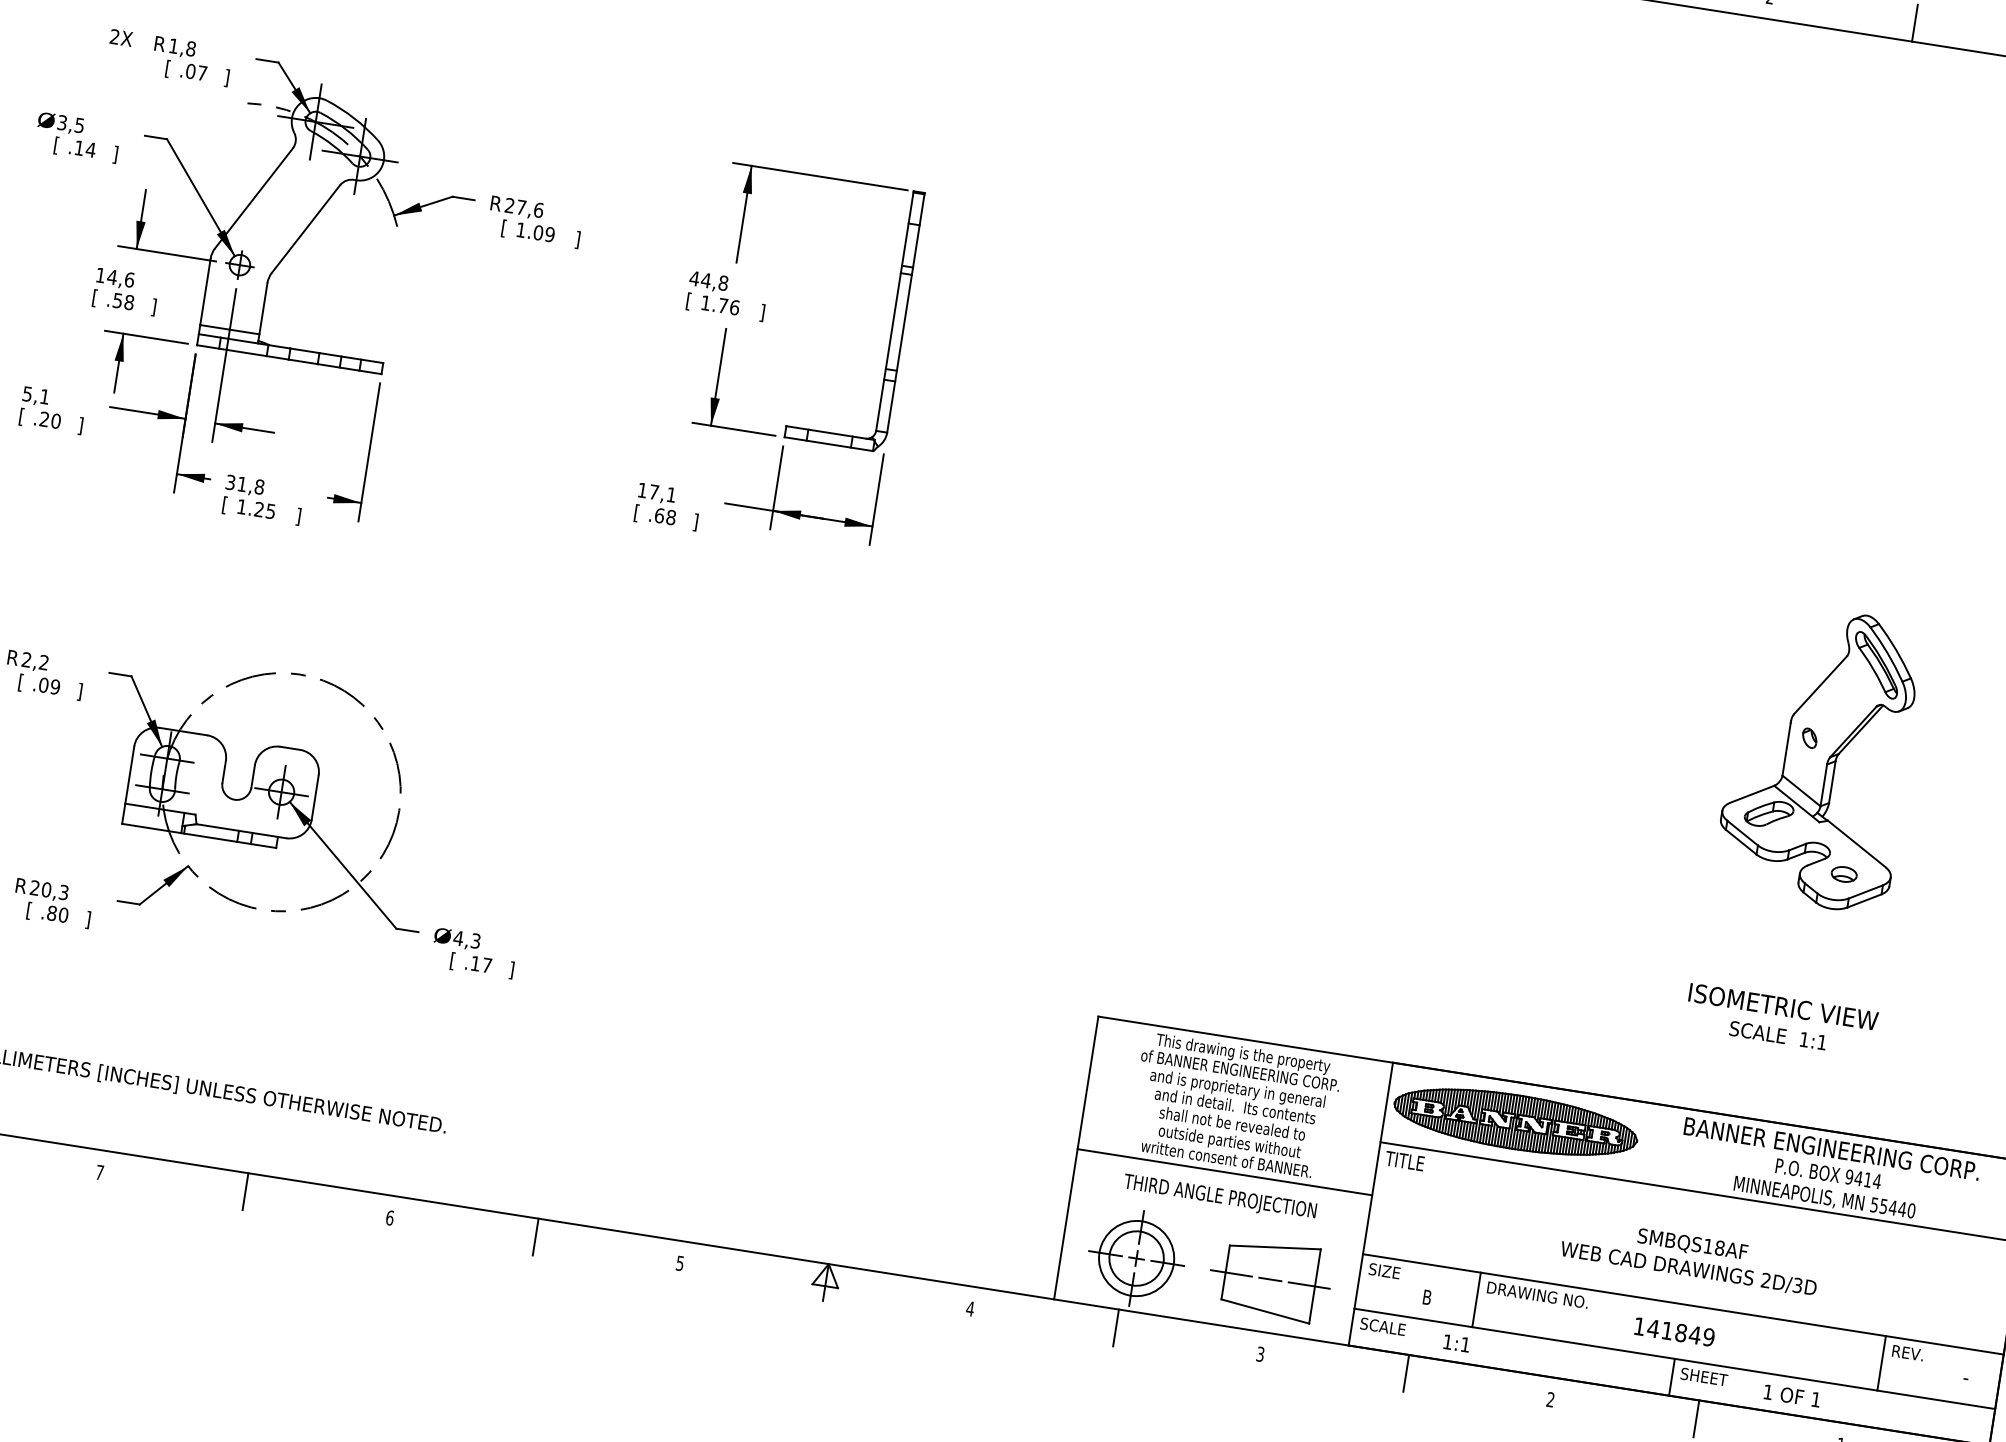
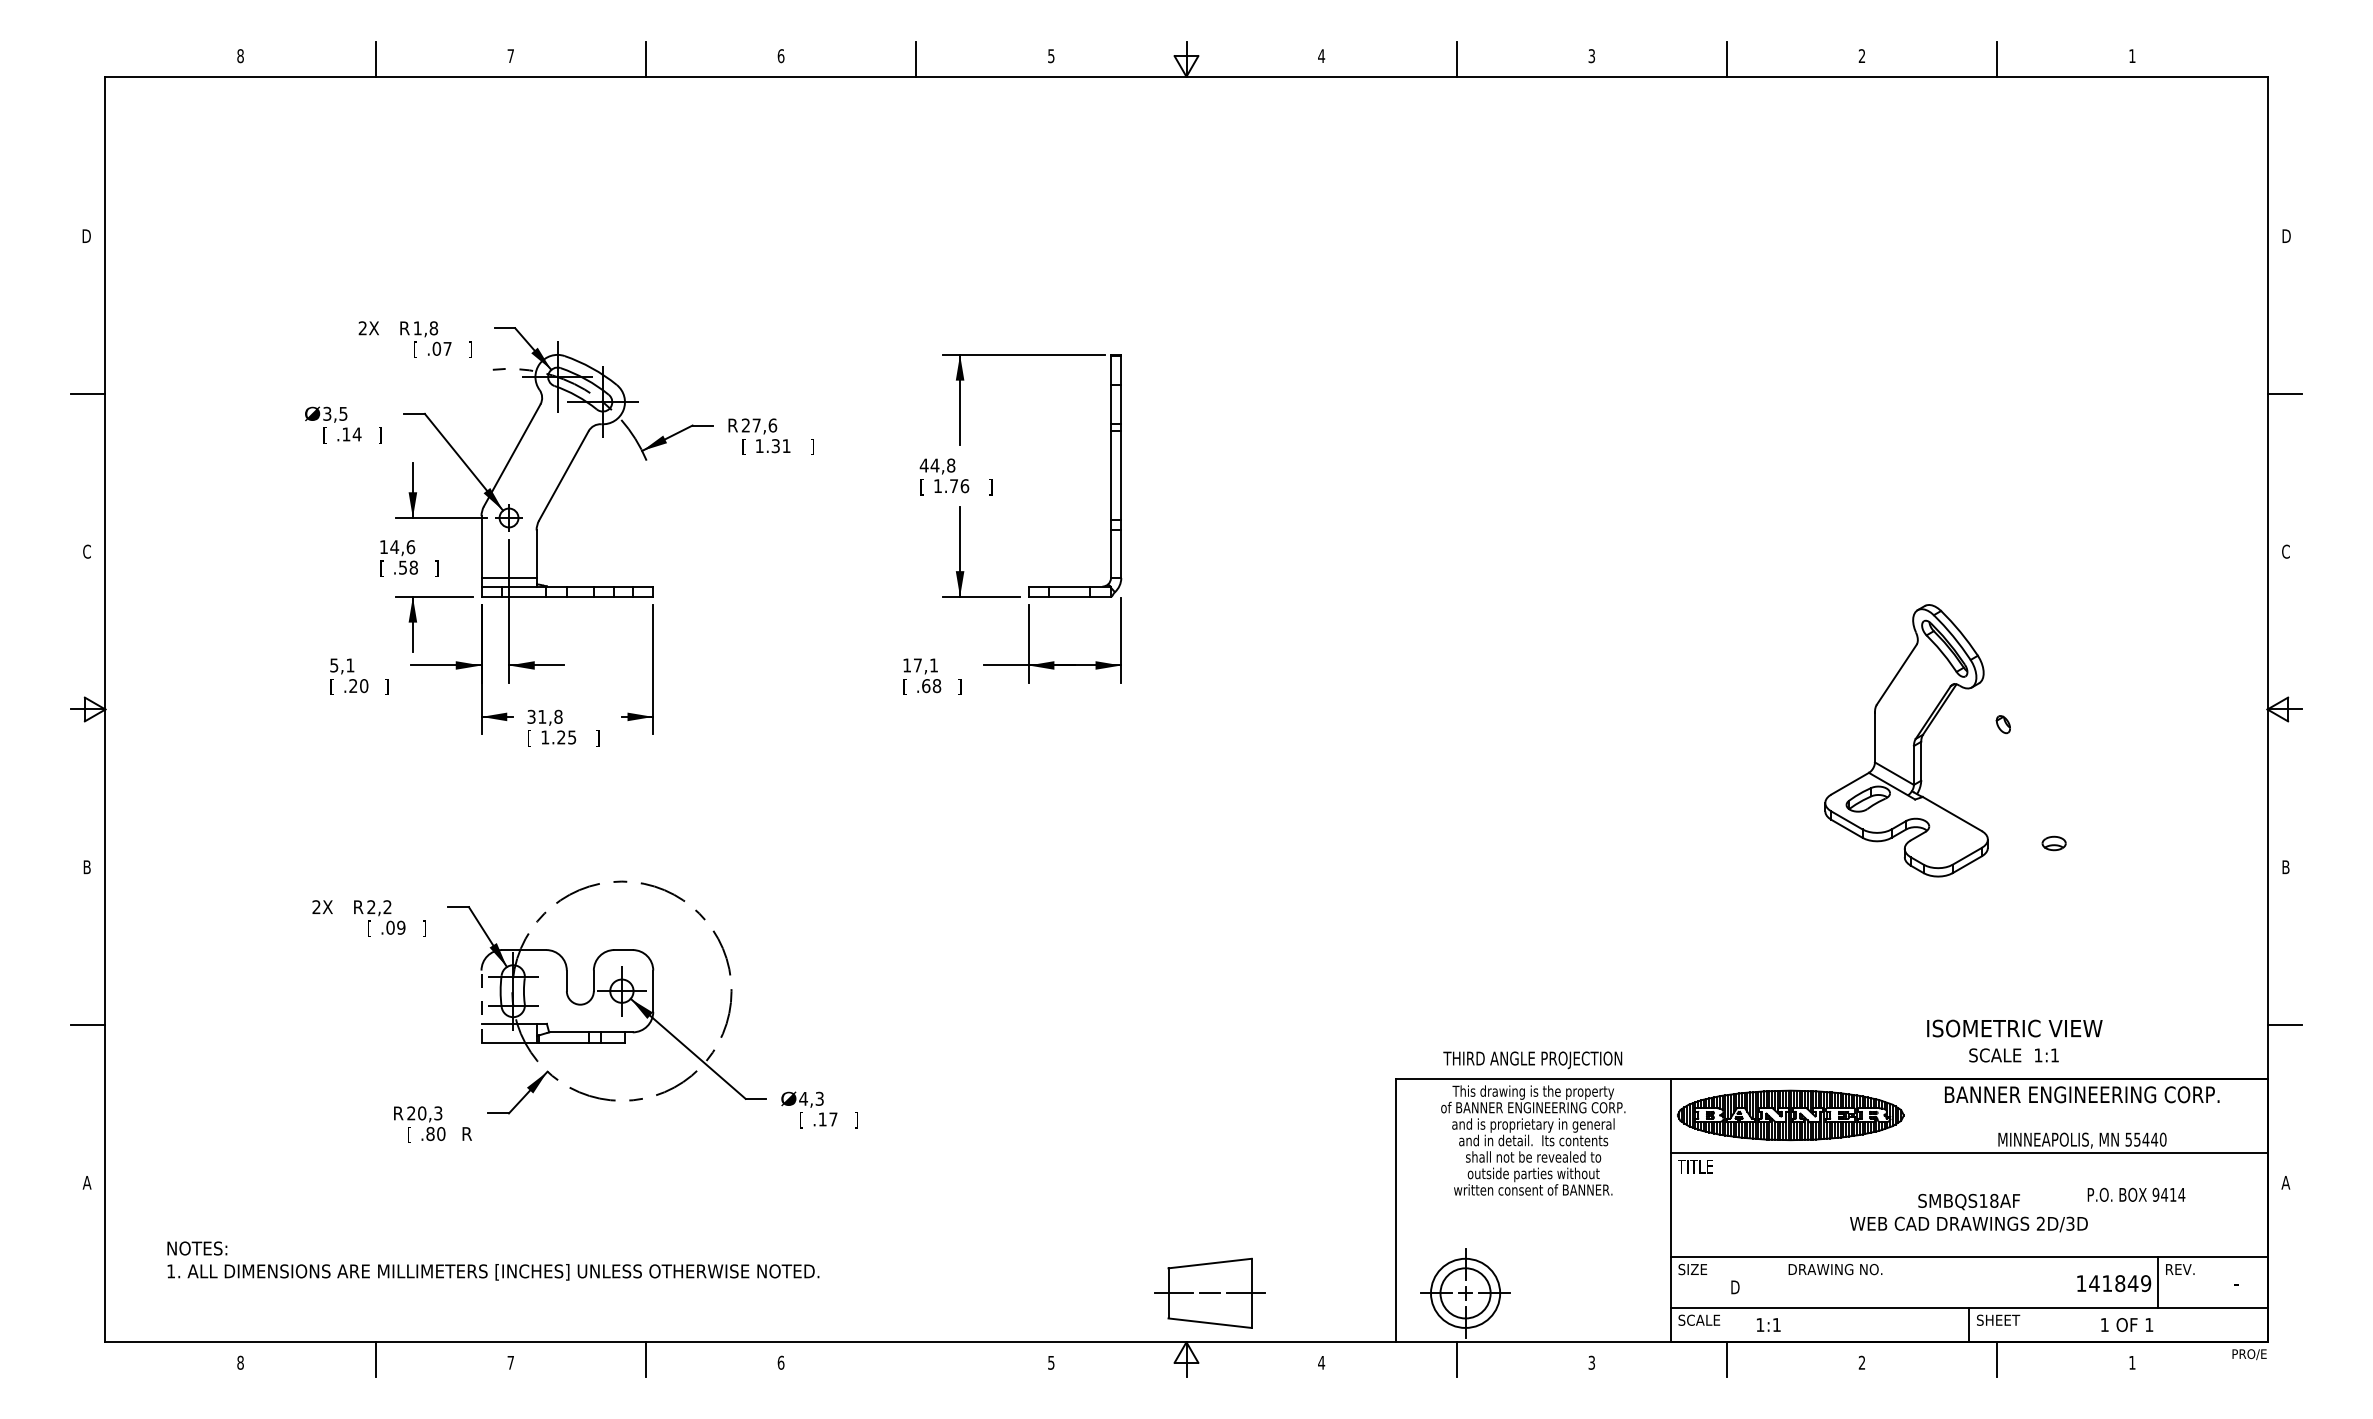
text: (543, 234) -> (780, 446), 1.09 -> 1.31
part: (1820, 757) -> (1906, 740), moved
line: (128, 785) -> (481, 1006), solid -> dashed
text: (90, 919) -> (466, 1134), ] -> R
text: (1781, 1019) -> (2014, 1040), moved
line: (1224, 1172) -> (1533, 1202), removed
text: (1828, 1173) -> (2136, 1194), moved
text: (1219, 1197) -> (1532, 1060), moved
line: (535, 1237) -> (916, 1359), removed
part: (1269, 1278) -> (1209, 1292), moved
text: (1427, 1297) -> (1735, 1287), B -> D
line: (1476, 1299) -> (1780, 1282), removed
text: (1675, 1331) -> (2114, 1283), moved
text: (1792, 1395) -> (2127, 1324), moved

